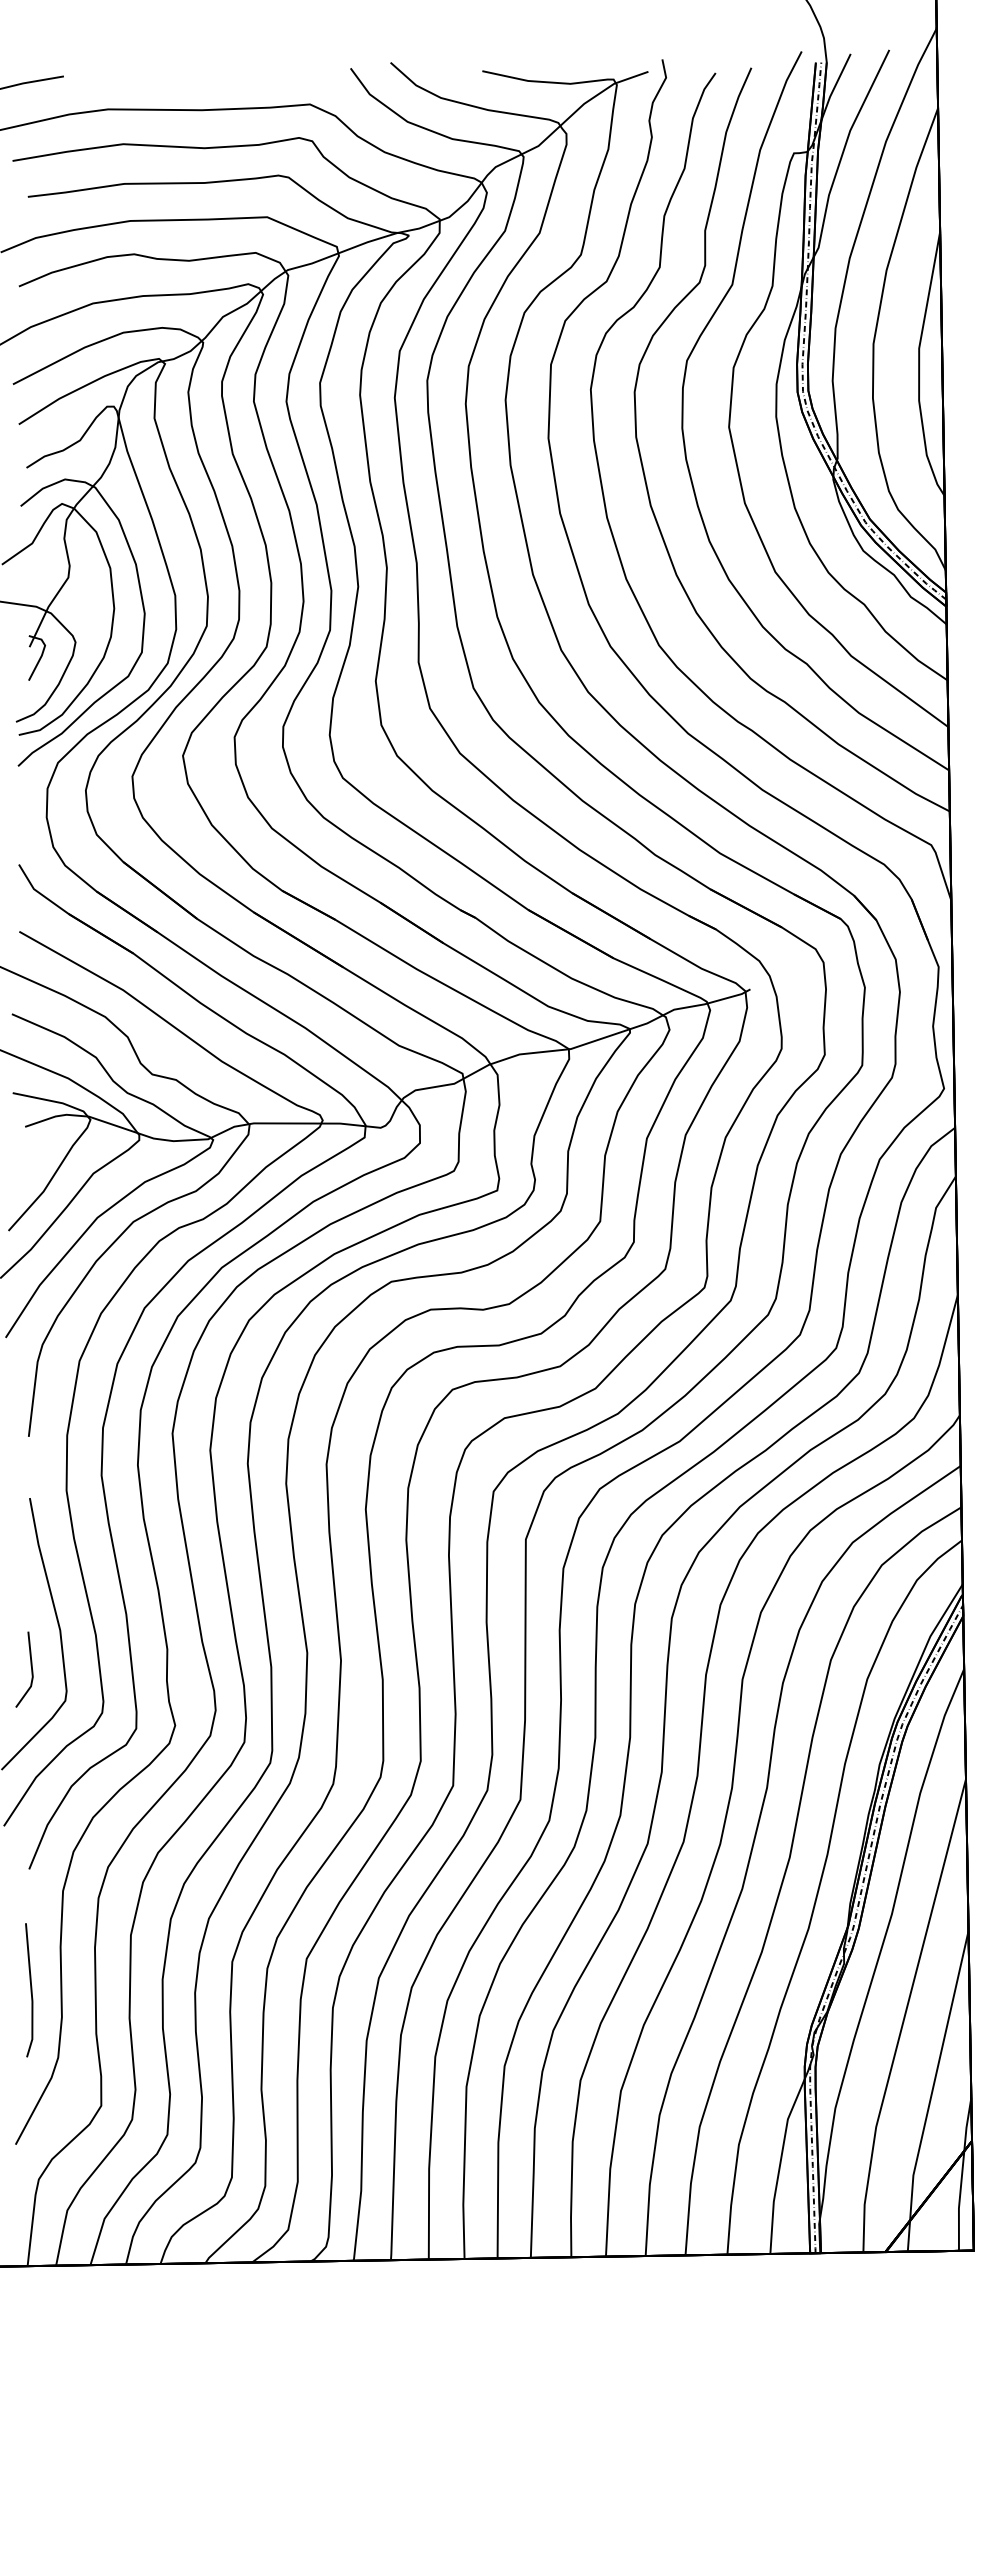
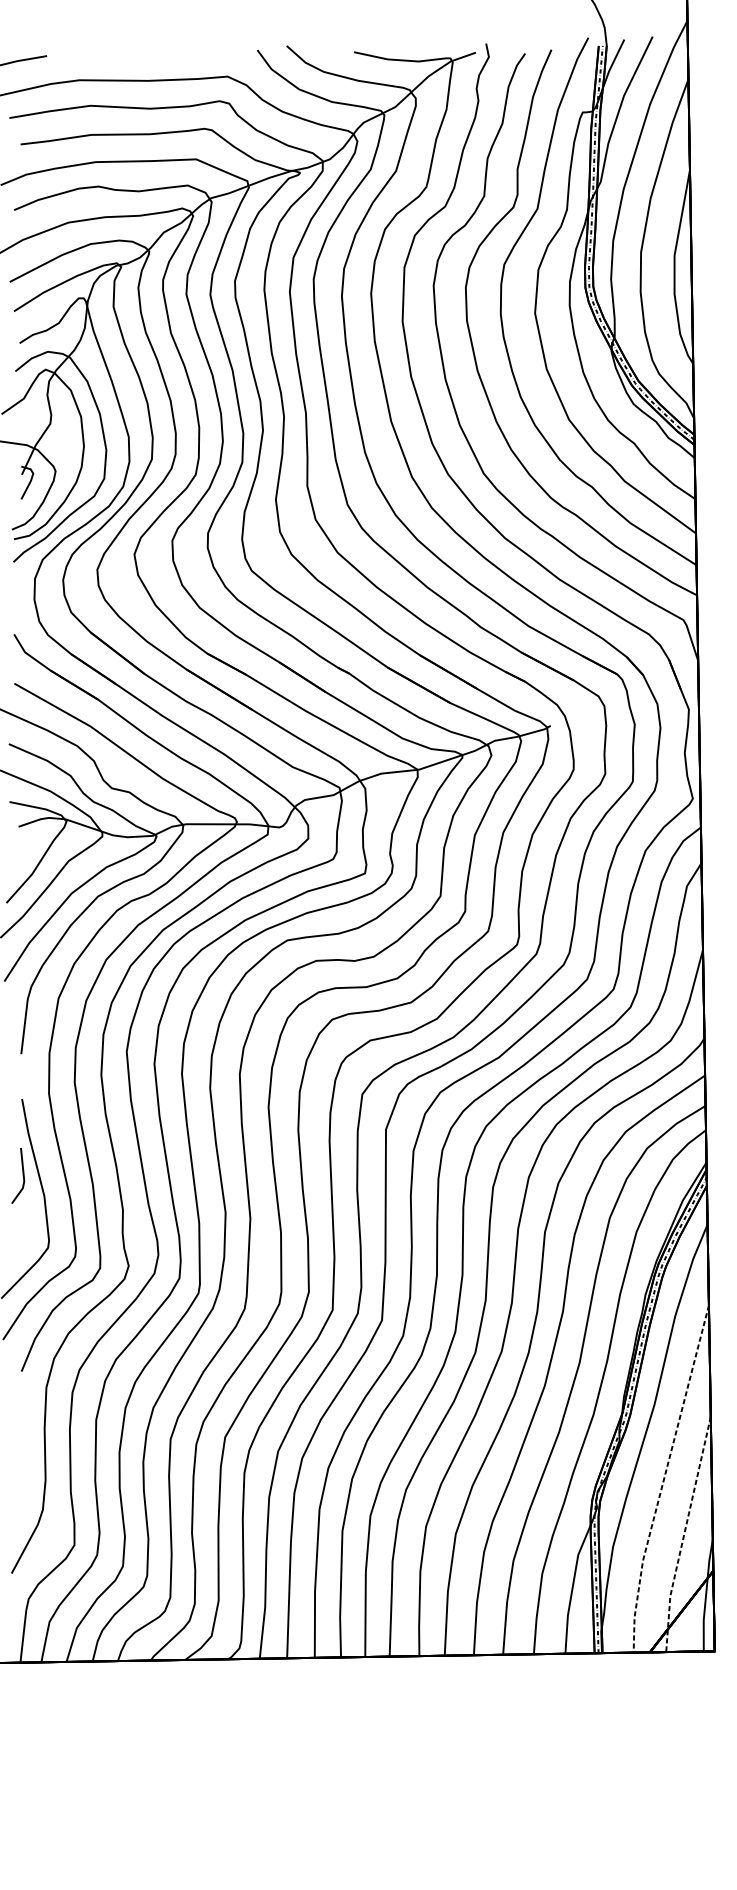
line: (30, 1666) -> (22, 1173), moved
line: (30, 1990) -> (22, 1460), removed
line: (904, 2015) -> (663, 1478), solid -> dashed
line: (932, 2091) -> (684, 1534), solid -> dashed

